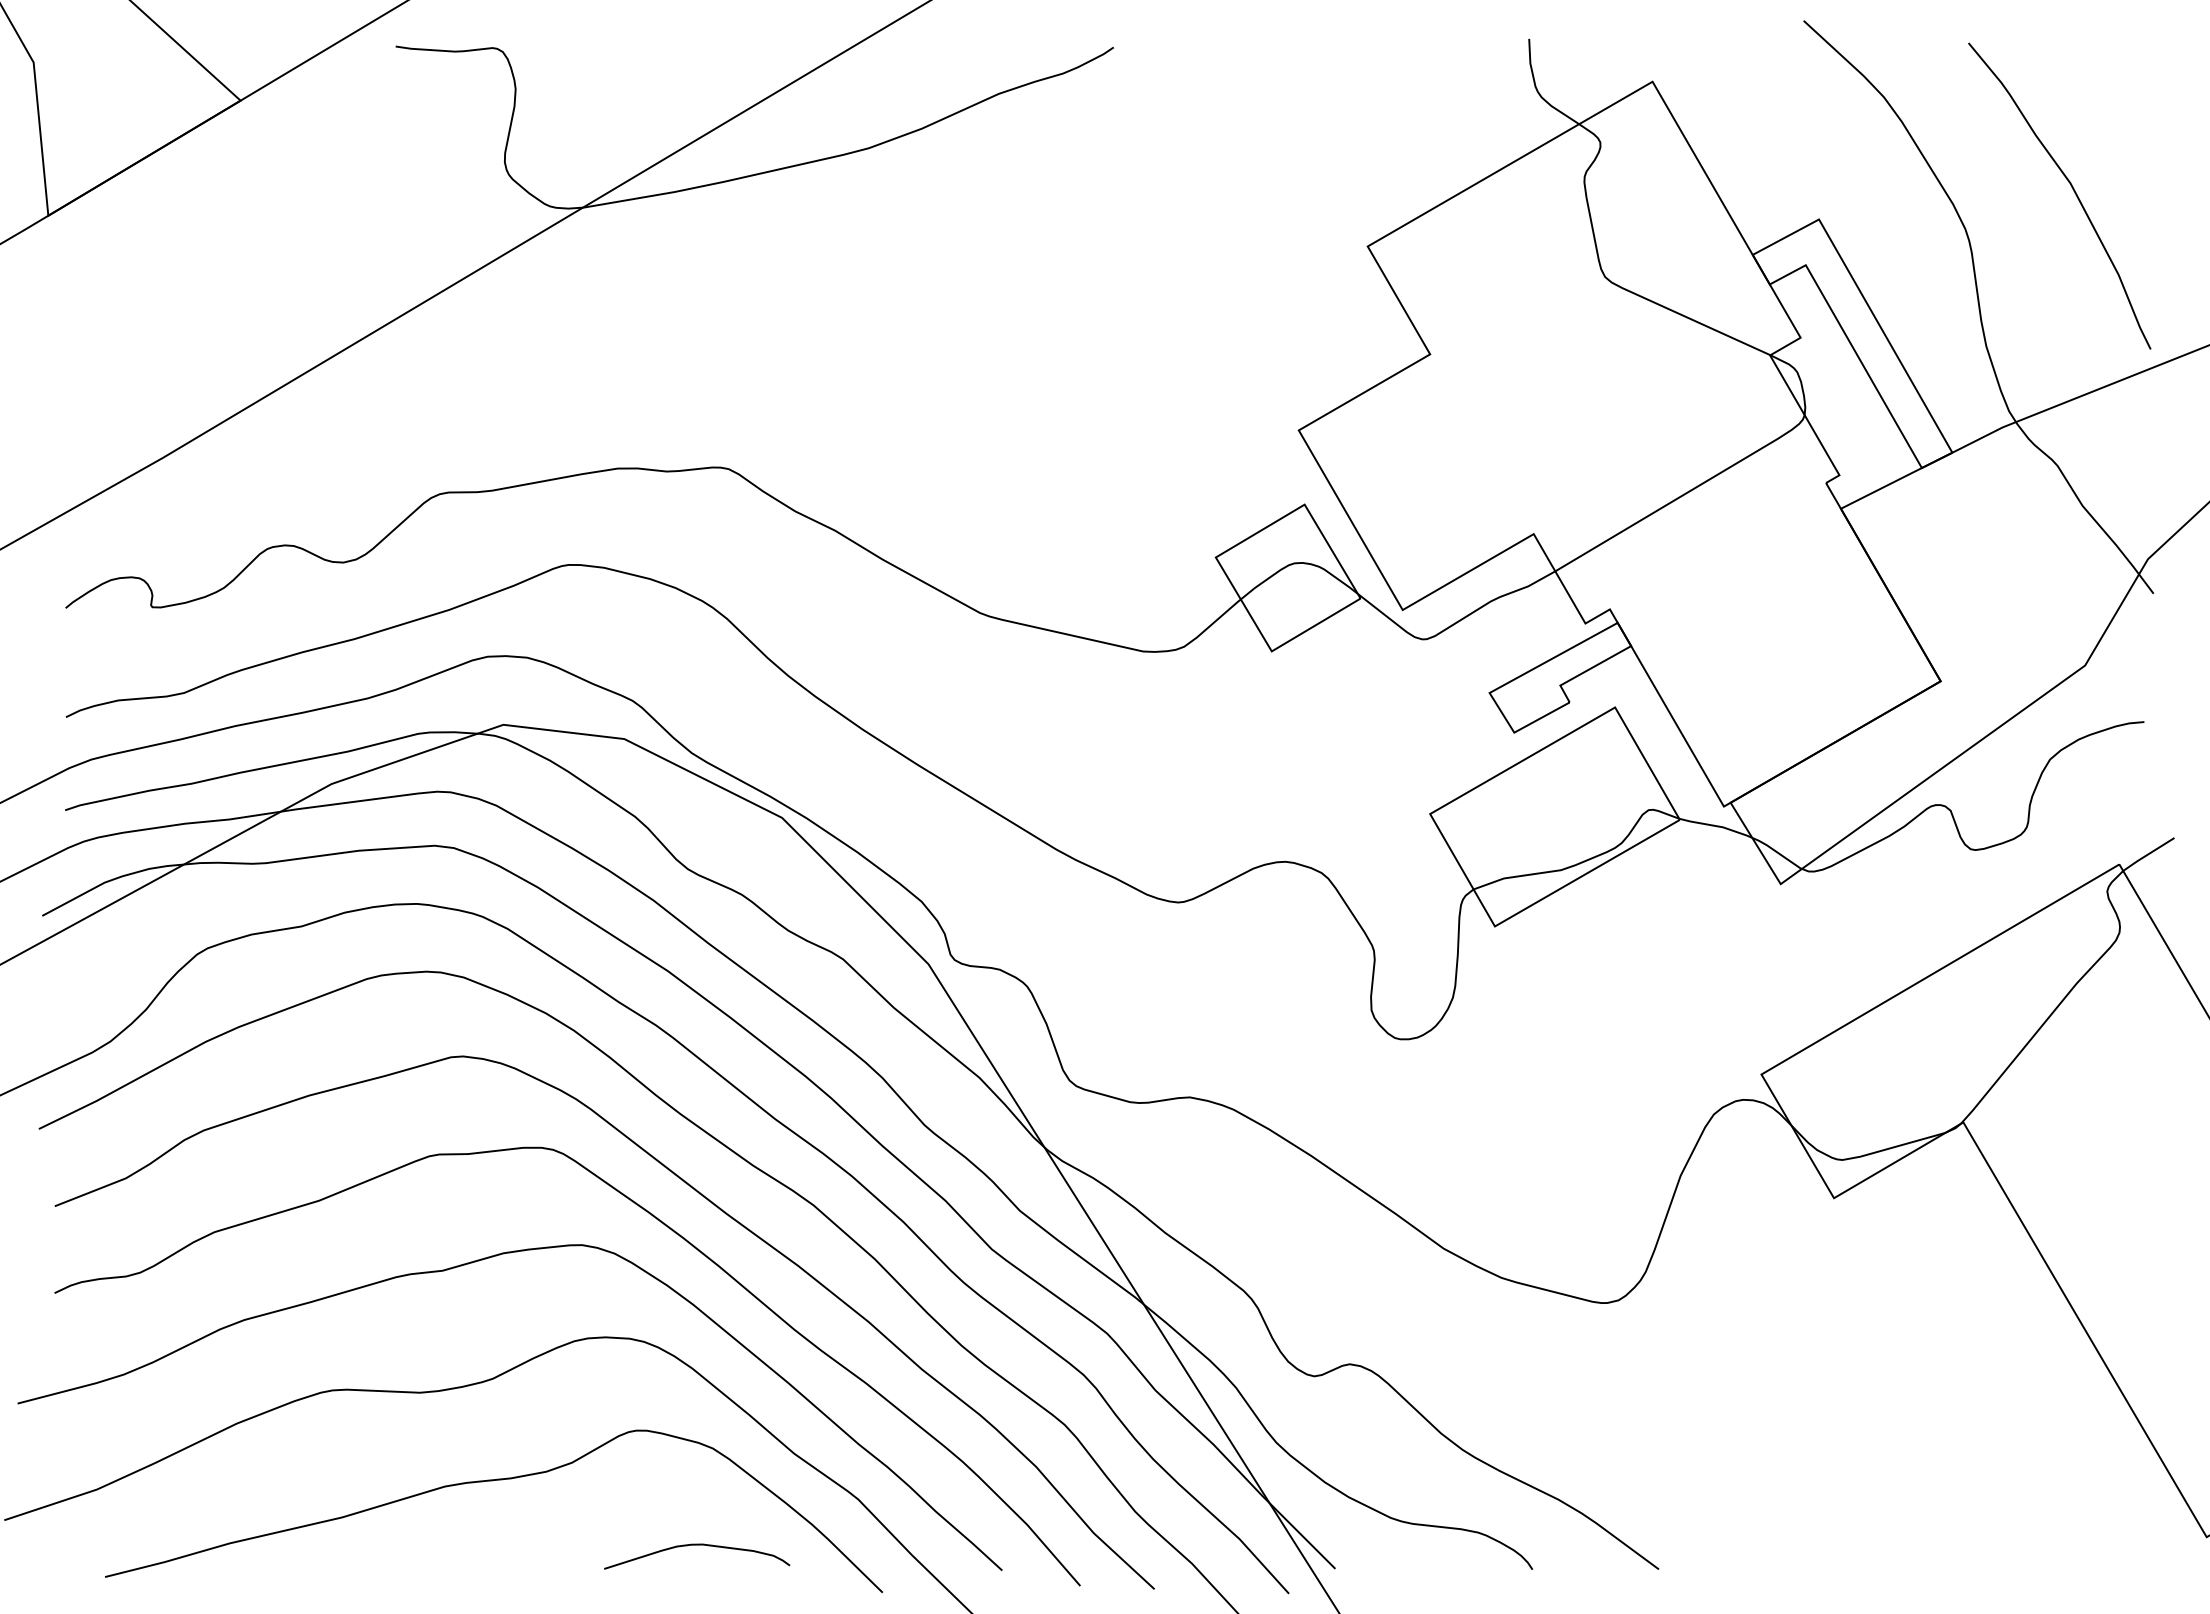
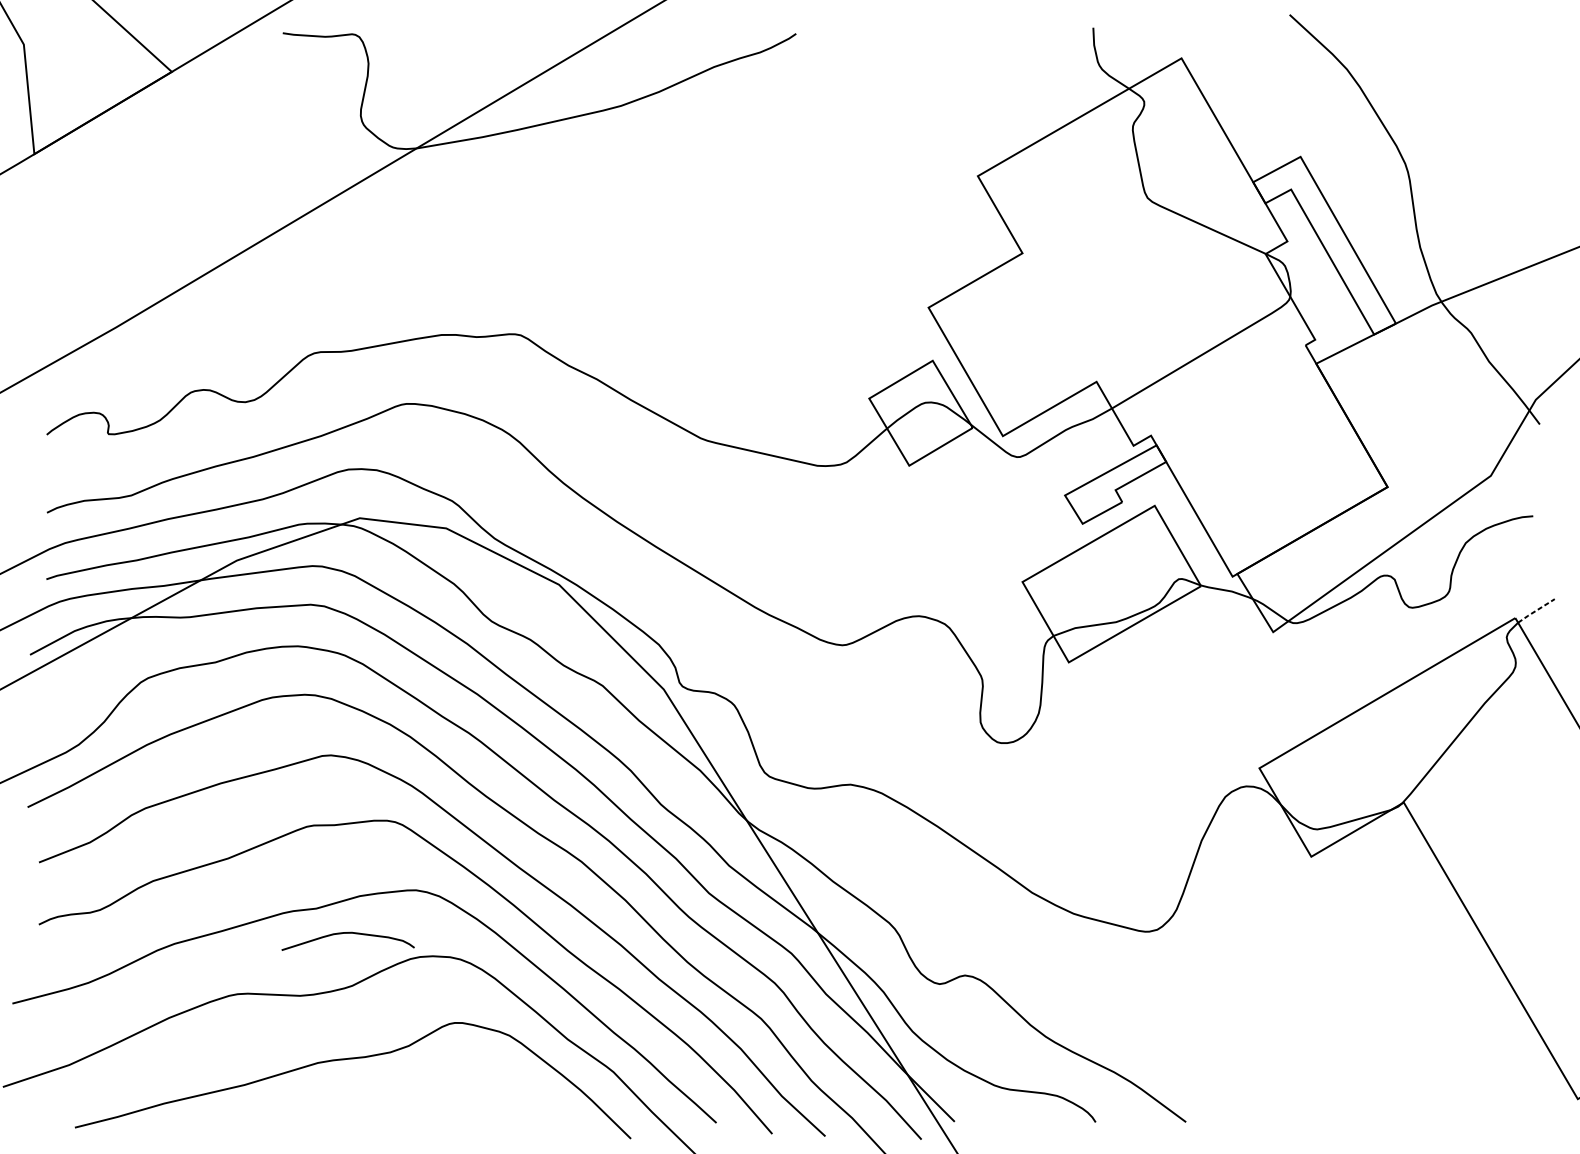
curve: (2072, 189) -> (1481, 135), removed
line: (2148, 854) -> (1536, 610), solid -> dashed
curve: (697, 1545) -> (348, 933), moved

